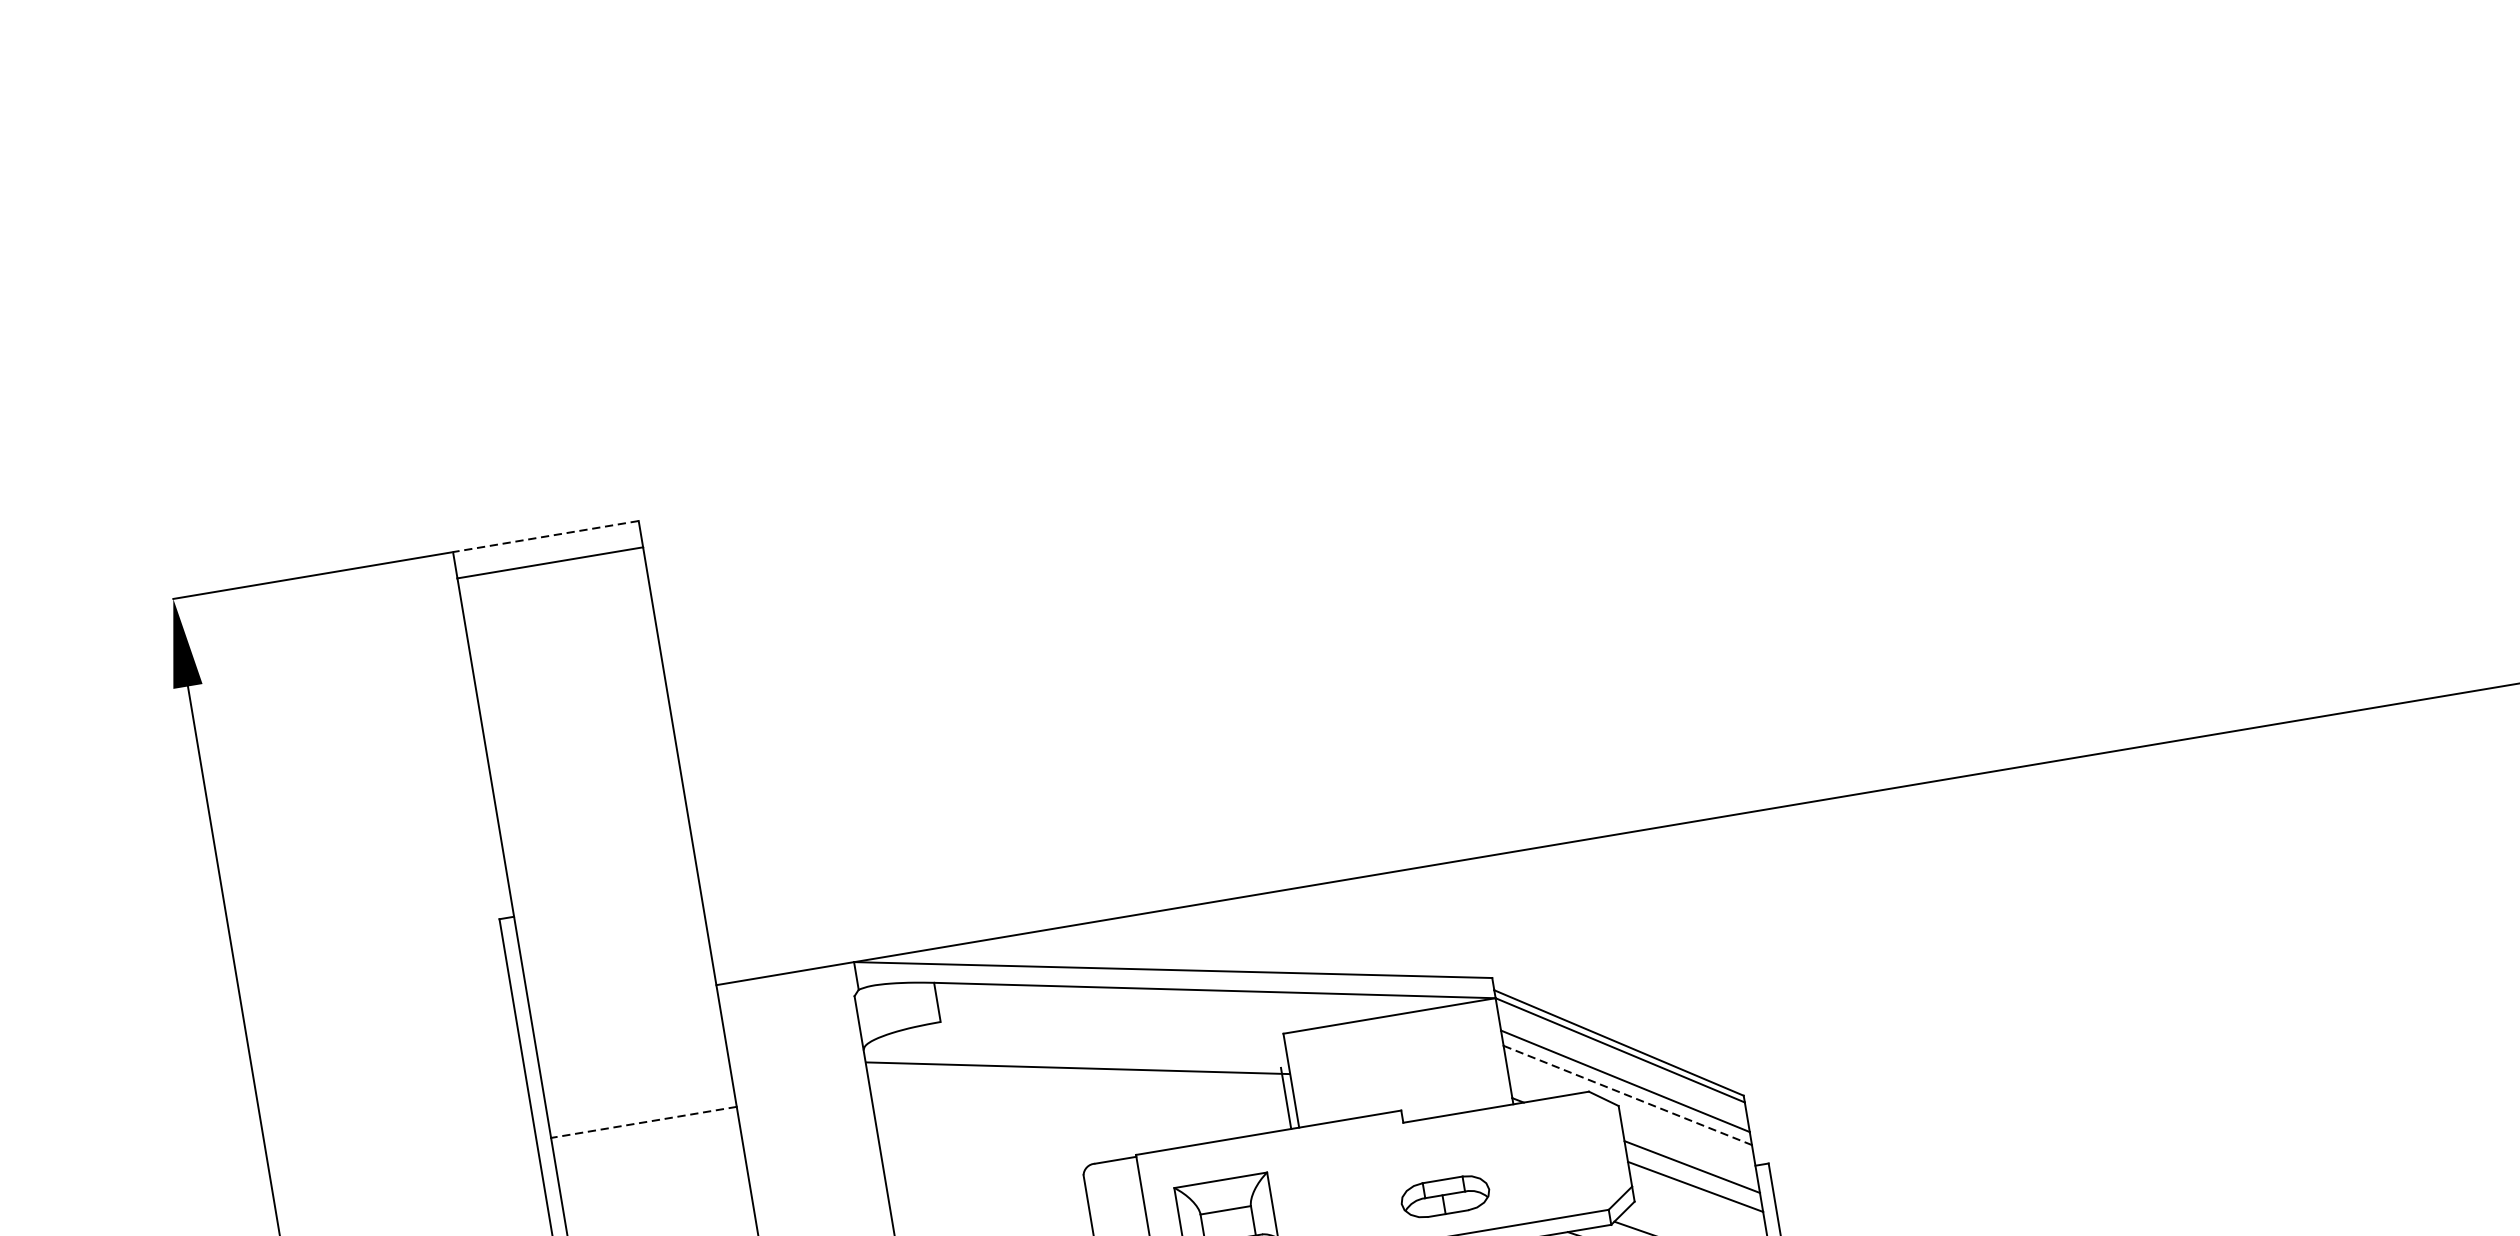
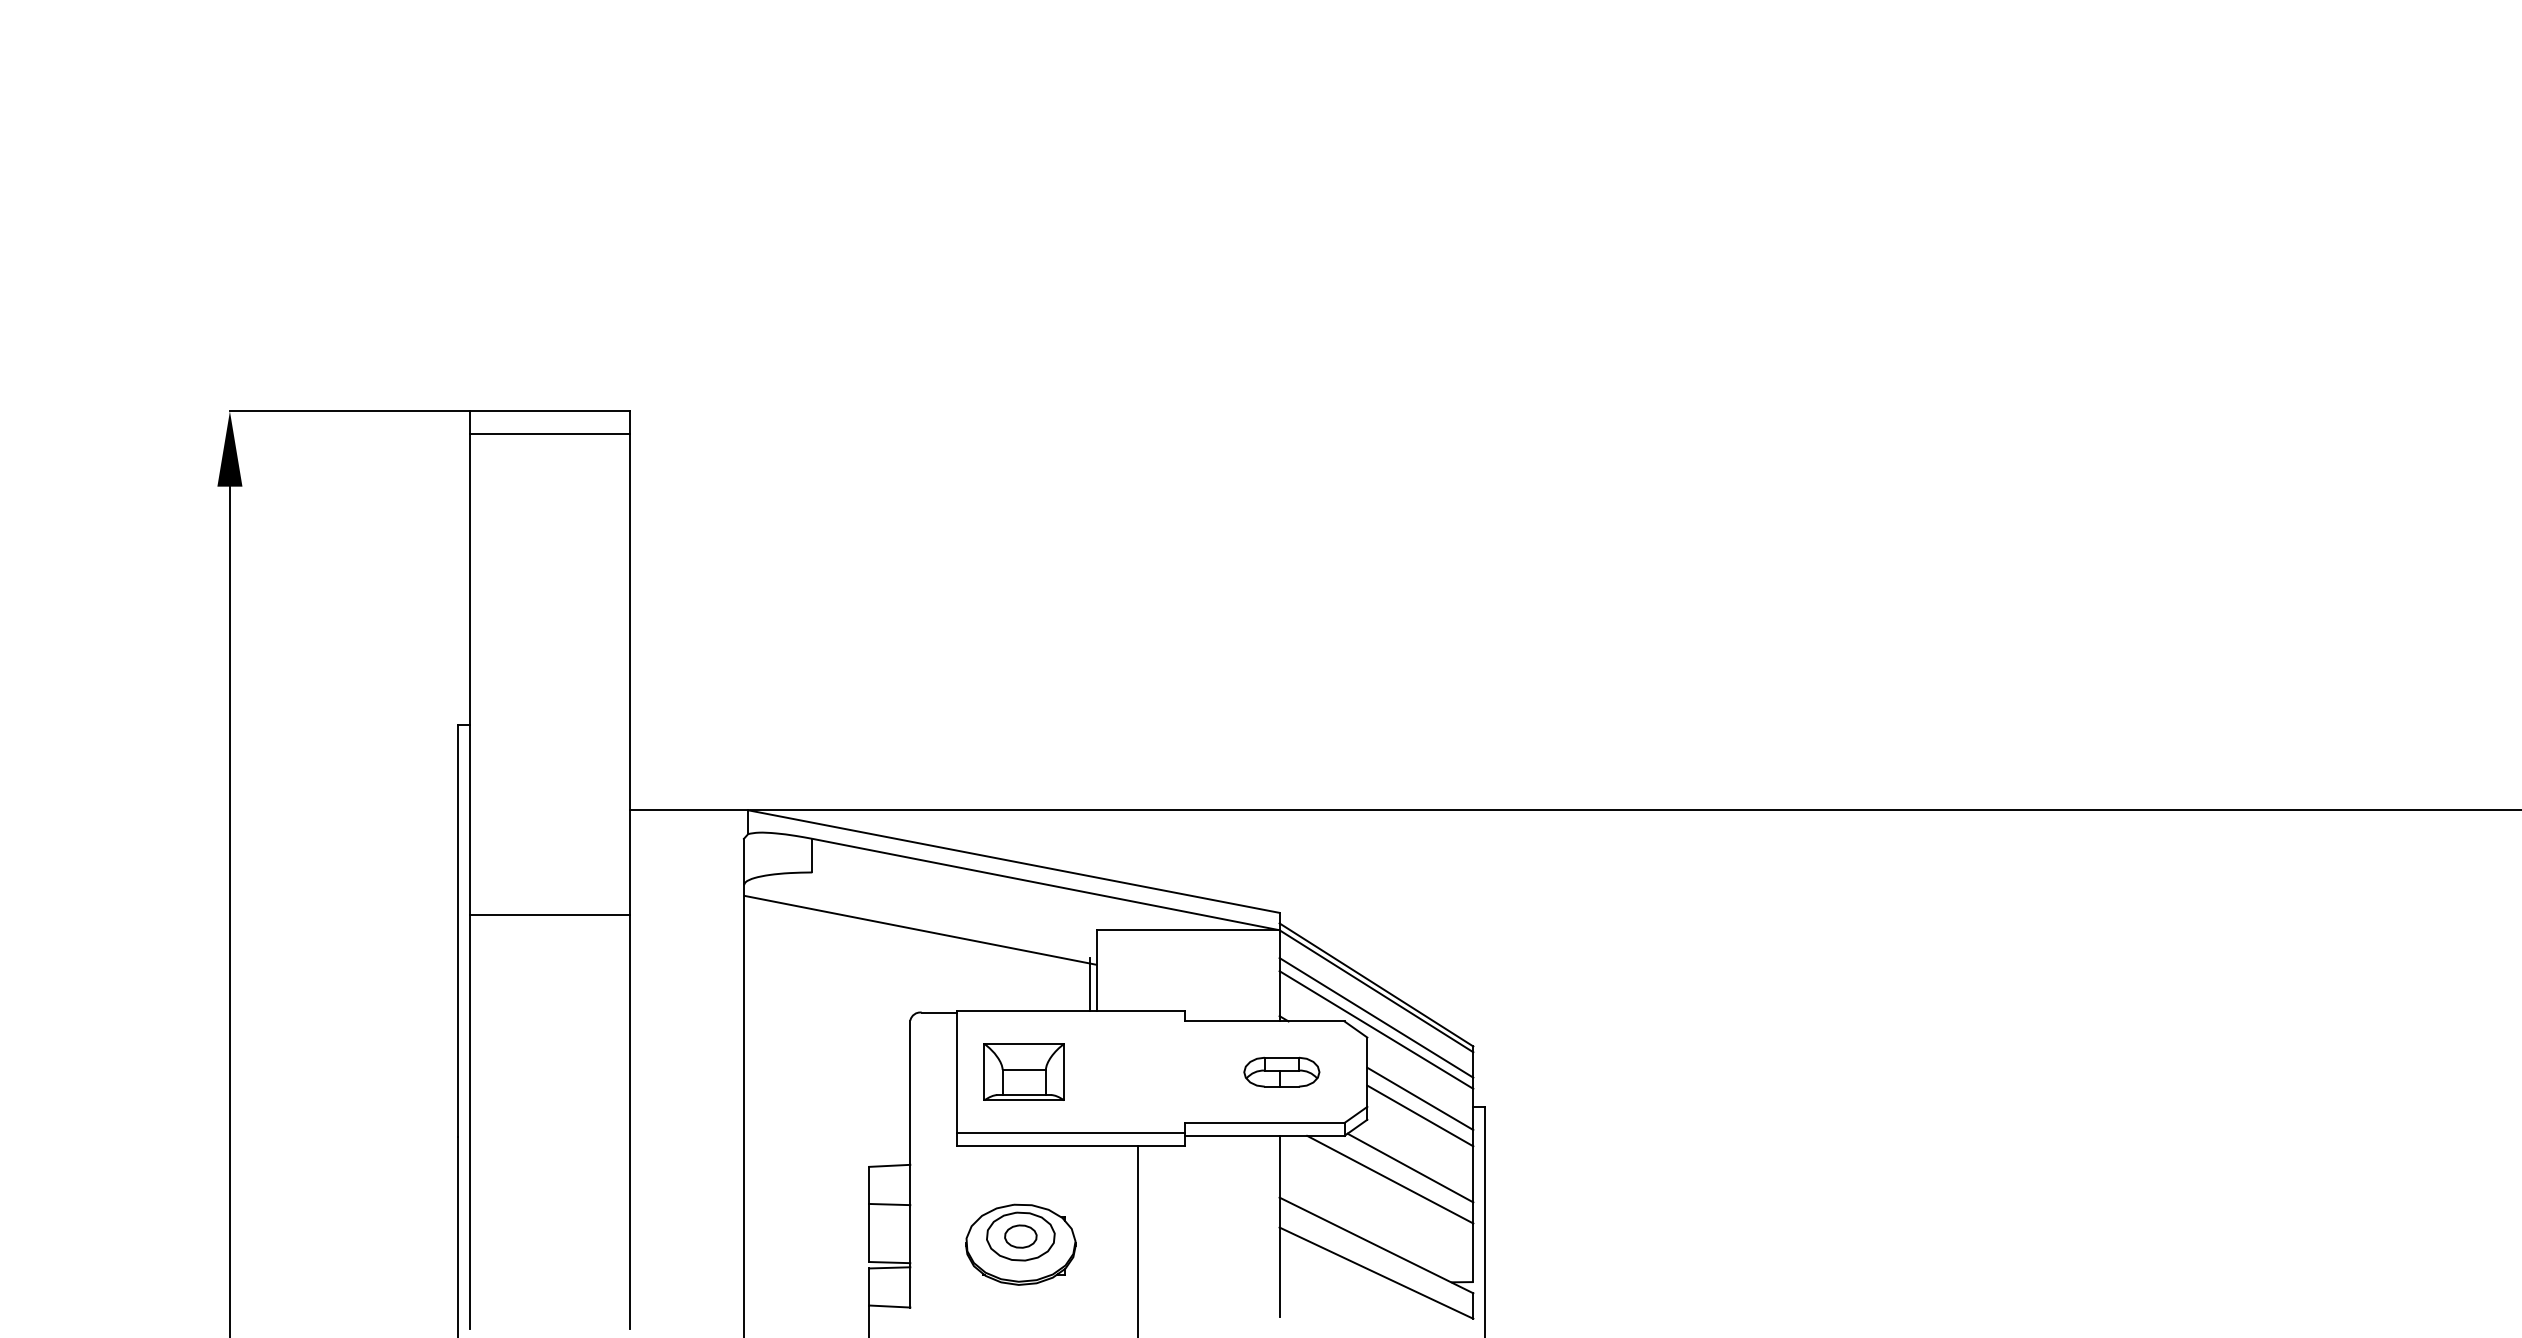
line: (546, 536) -> (550, 411), dashed -> solid
line: (1627, 1096) -> (1376, 1030), dashed -> solid
line: (644, 1121) -> (550, 914), dashed -> solid
part: (1444, 1196) -> (1281, 1071), moved

